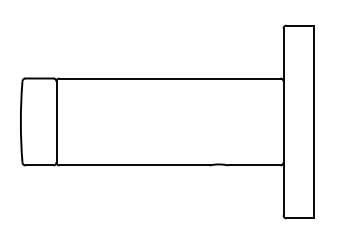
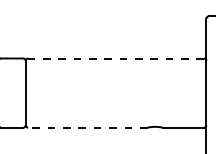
line: (169, 78) -> (115, 58), solid -> dashed
line: (134, 165) -> (87, 127), solid -> dashed

